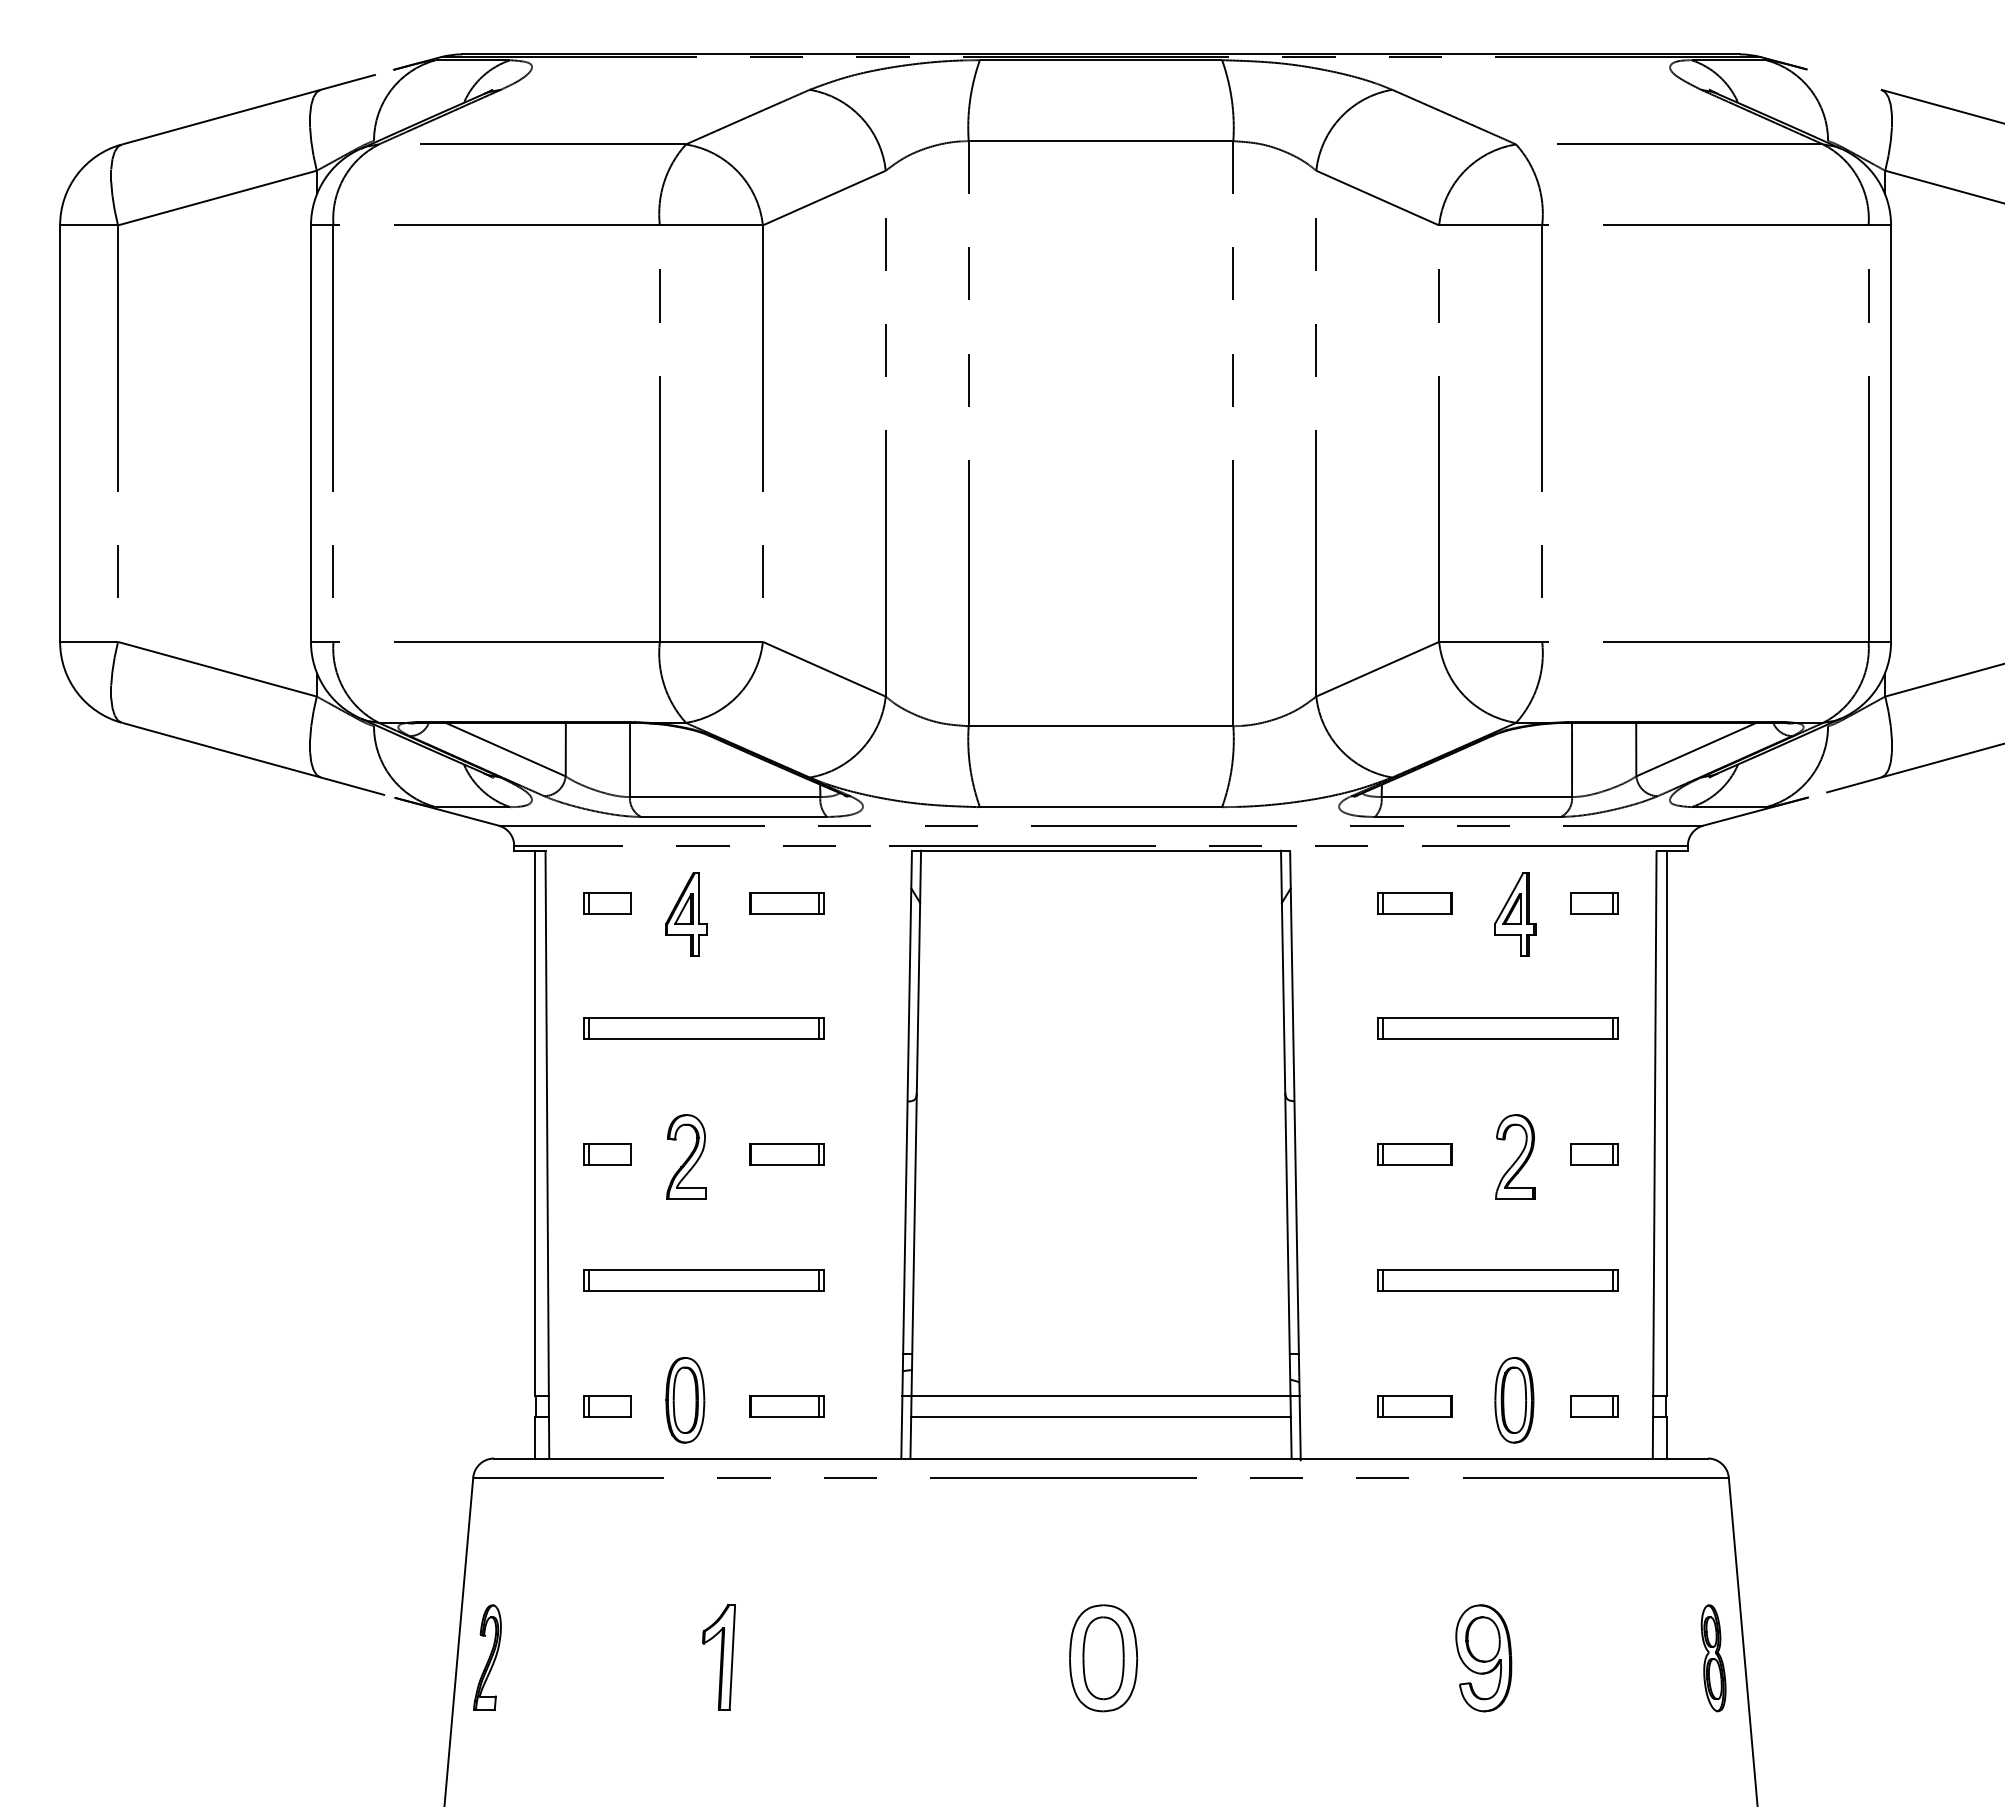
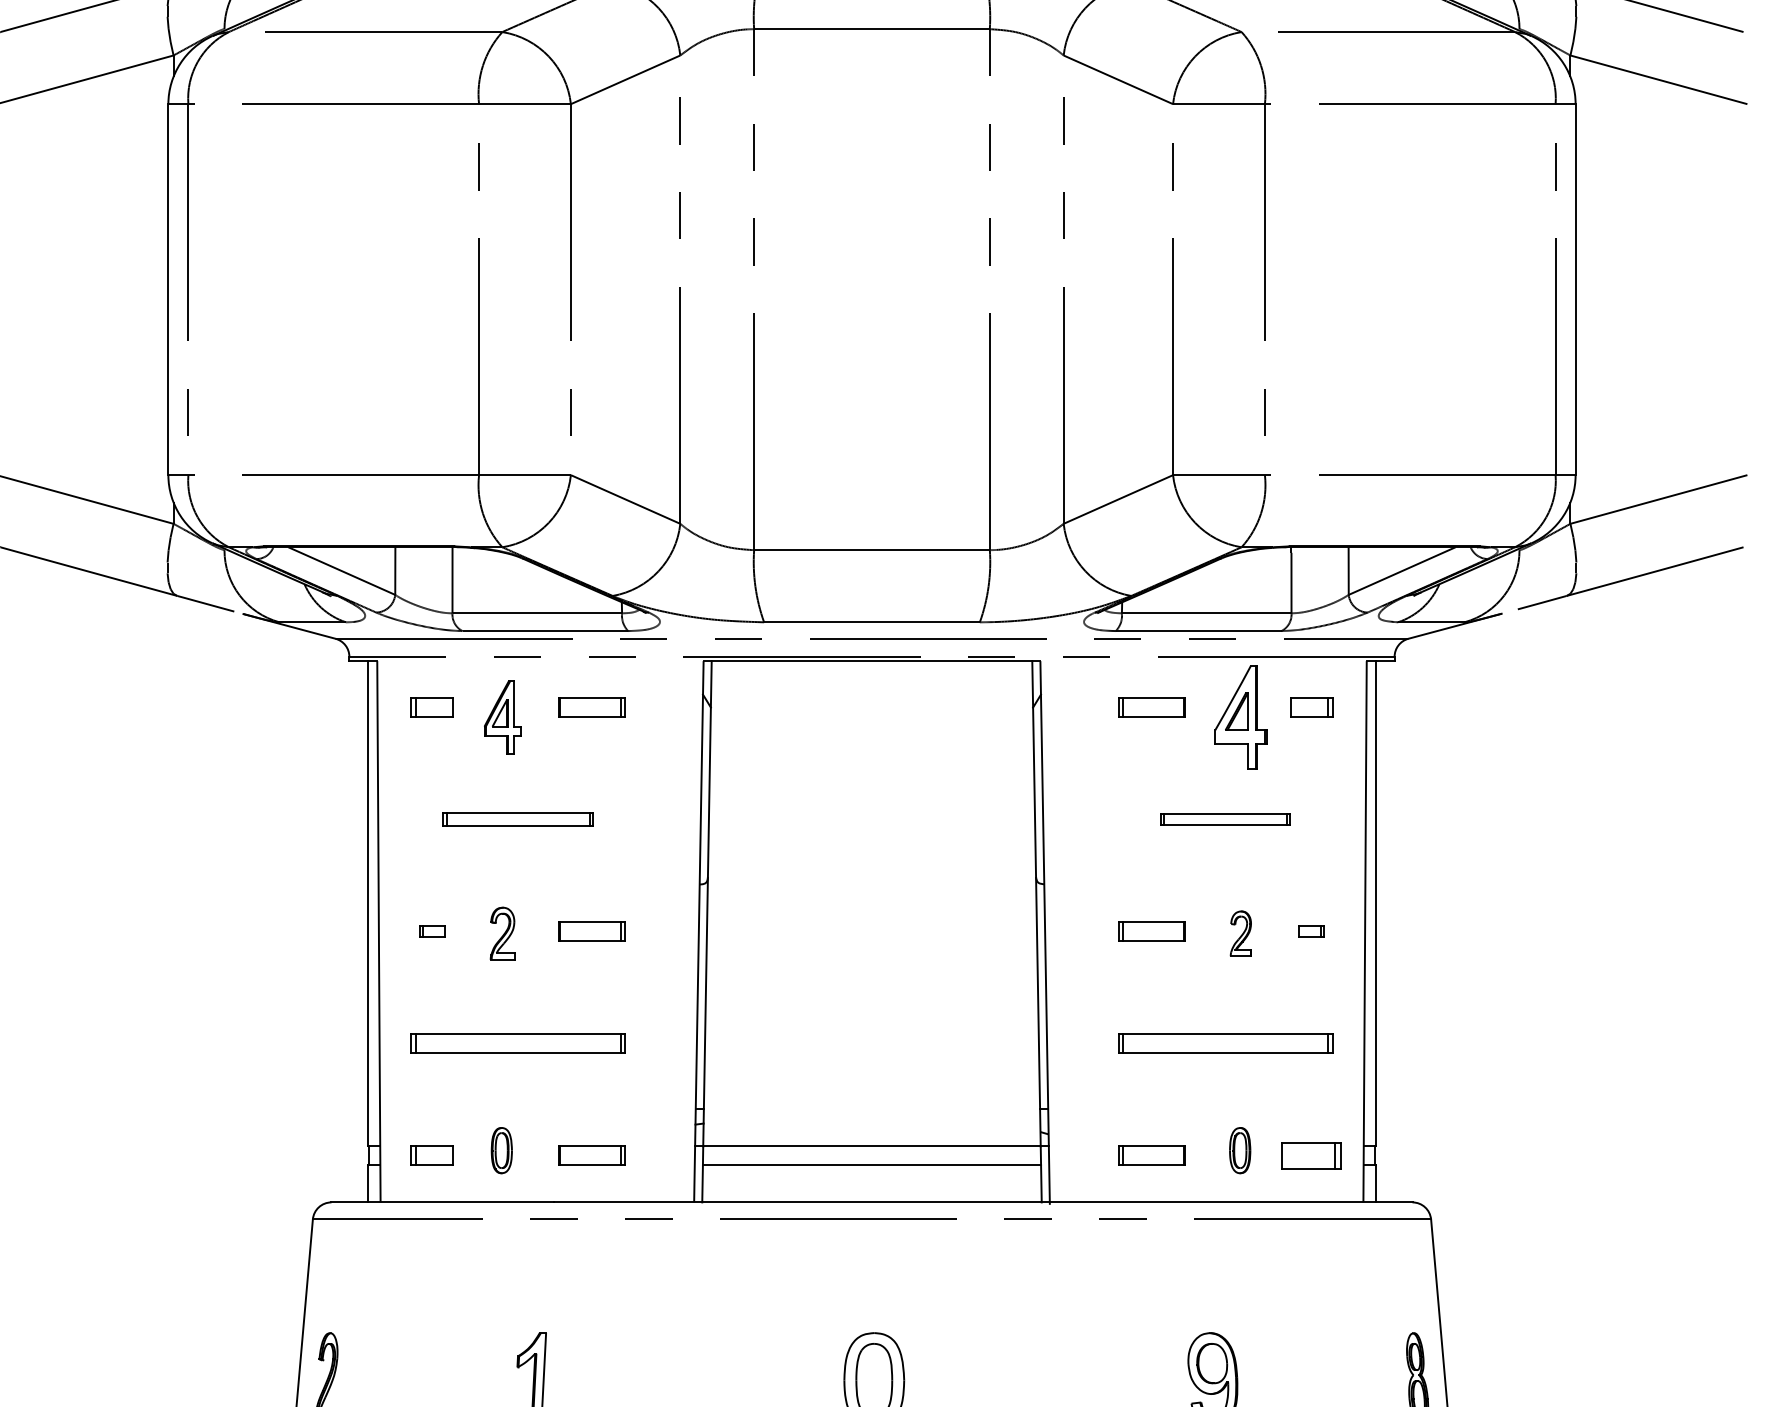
part: (1515, 914) -> (1241, 717), size x1.4
part: (703, 1028) -> (517, 819), size x0.7
part: (1497, 1028) -> (1225, 819), size x0.6
part: (607, 1154) -> (432, 931), size x0.6
part: (1594, 1154) -> (1311, 931), size x0.6
part: (686, 1156) -> (502, 933), size x0.7
part: (1515, 1156) -> (1241, 933), size x0.6
part: (685, 1400) -> (501, 1150), size x0.6
part: (1514, 1400) -> (1240, 1150), size x0.6
part: (1594, 1406) -> (1311, 1156), size x1.4

